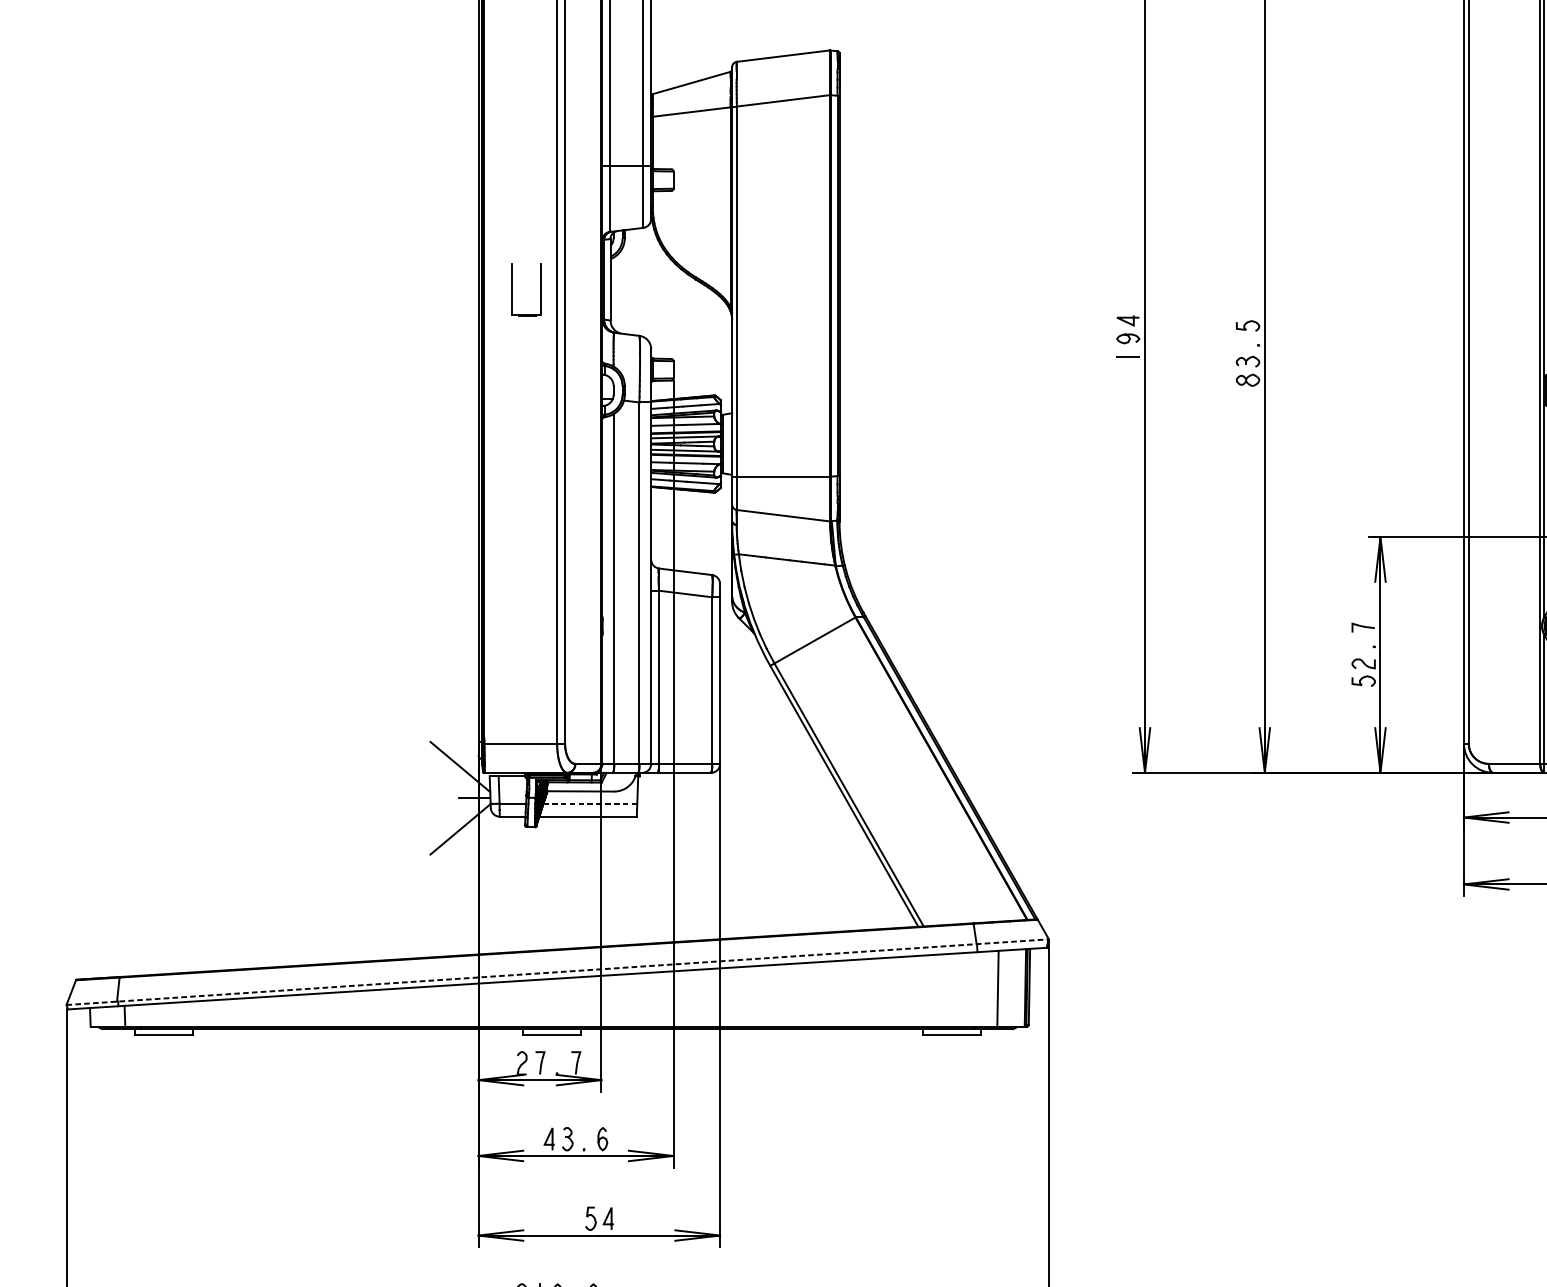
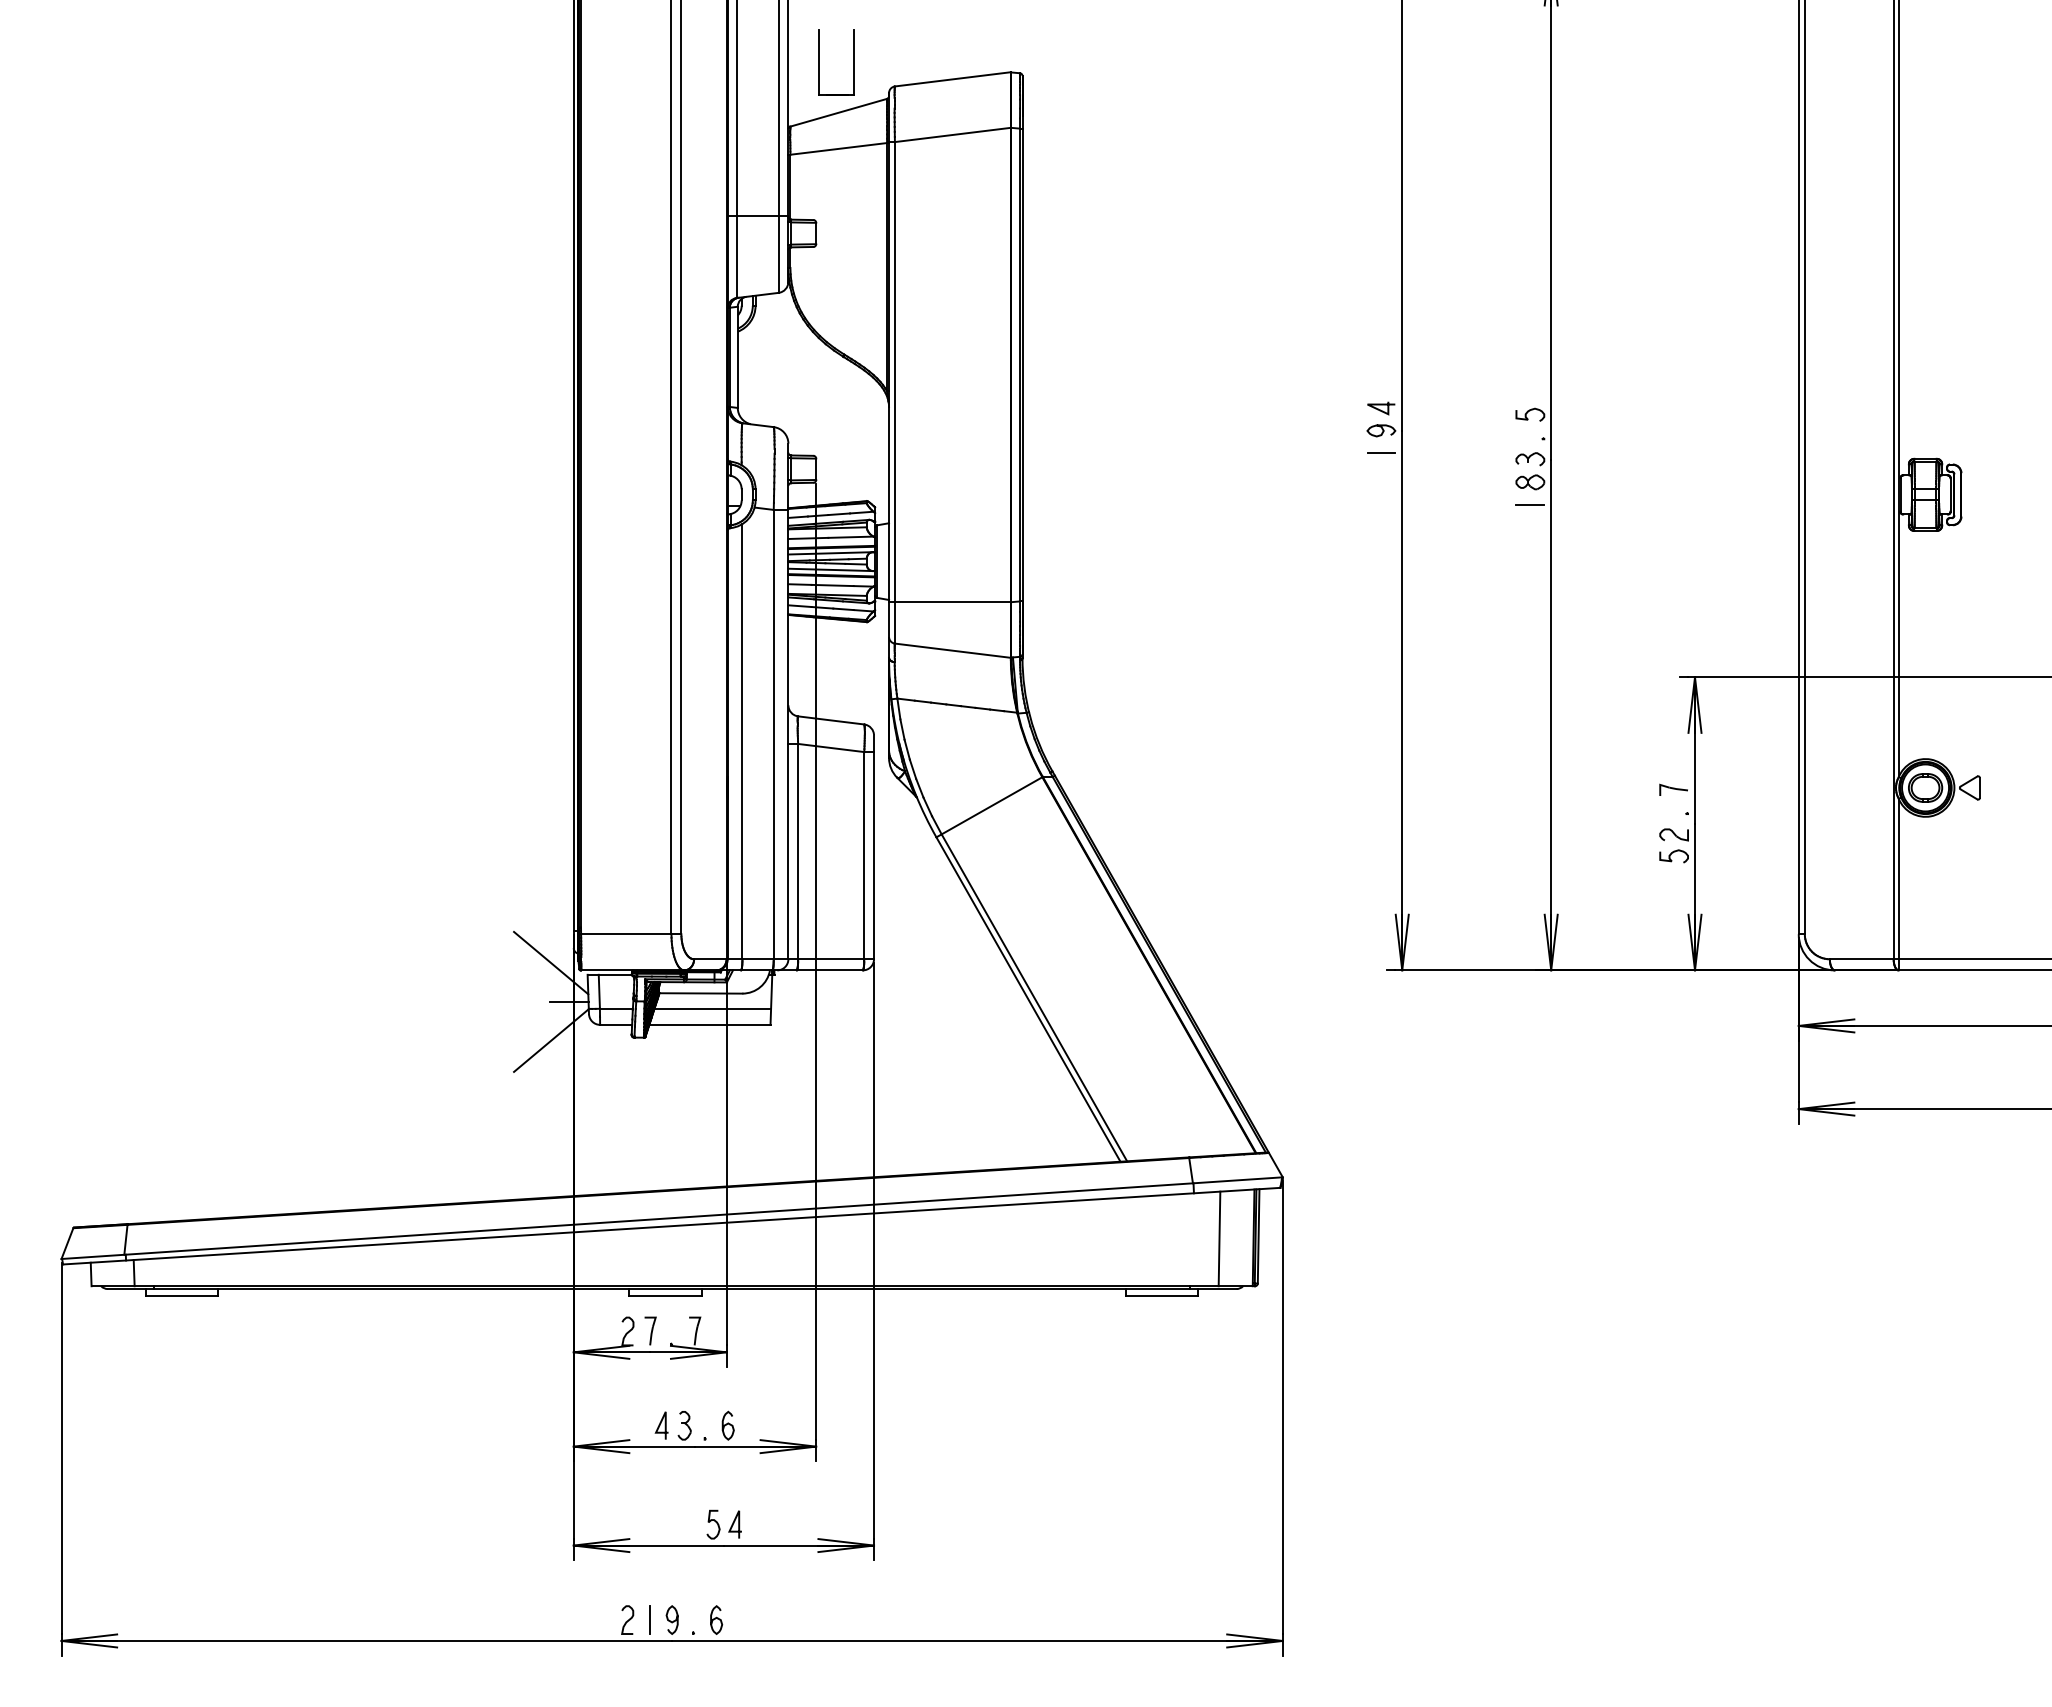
part: (512, 289) -> (819, 62), moved
line: (1248, 398) -> (1530, 504), added
line: (590, 803) -> (712, 1008), dashed -> solid
line: (557, 972) -> (672, 1218), dashed -> solid

